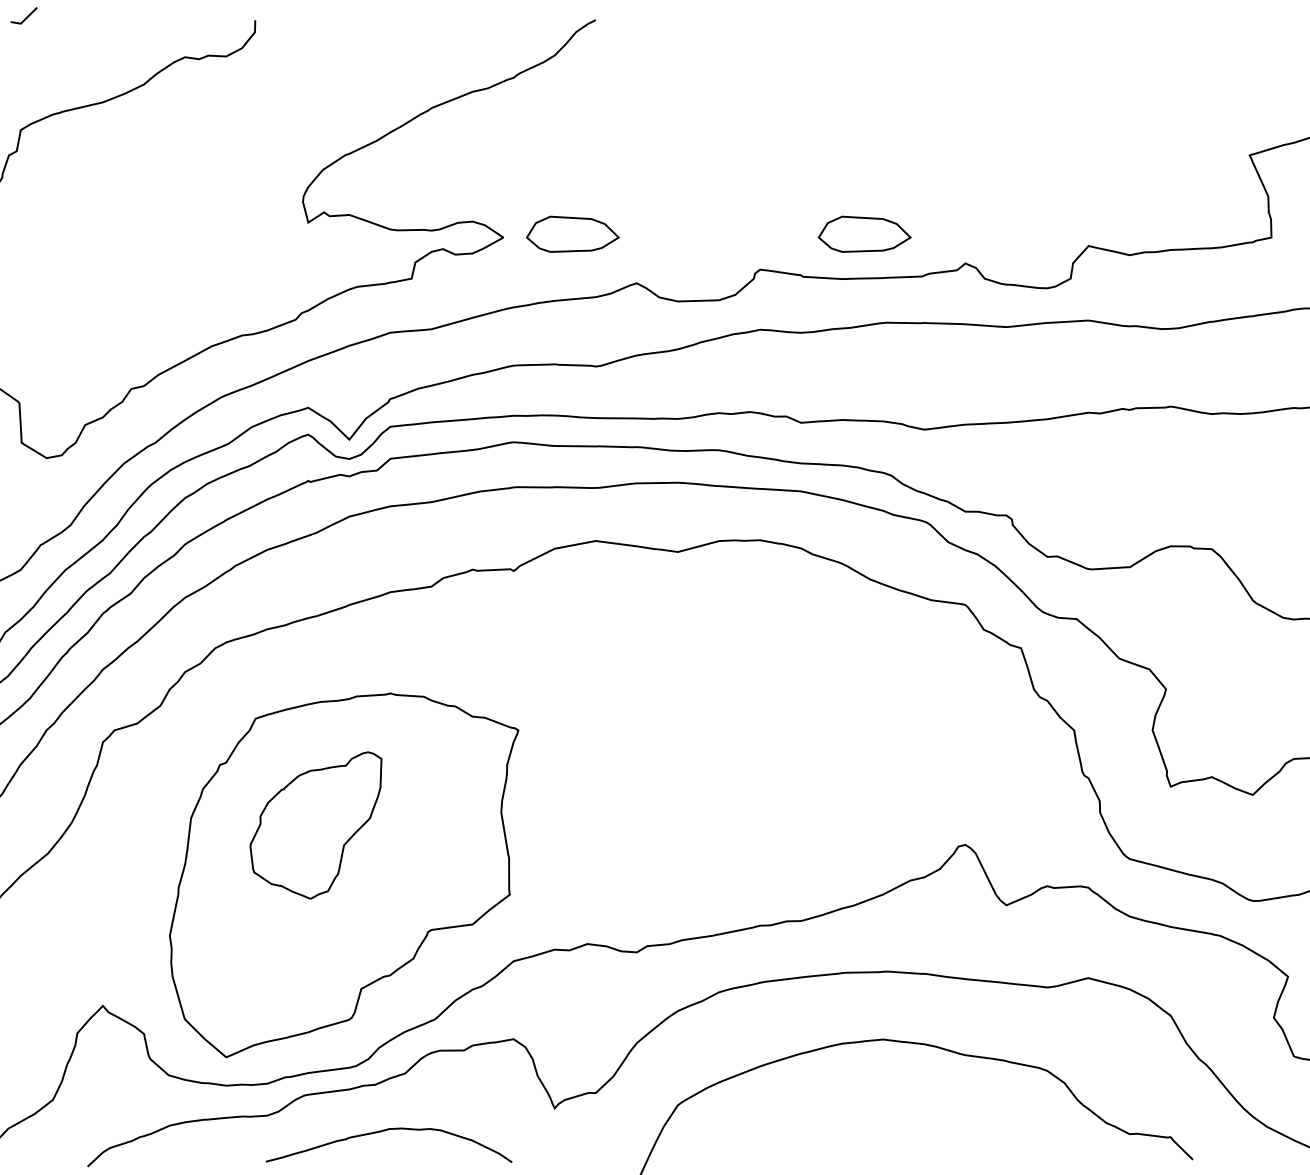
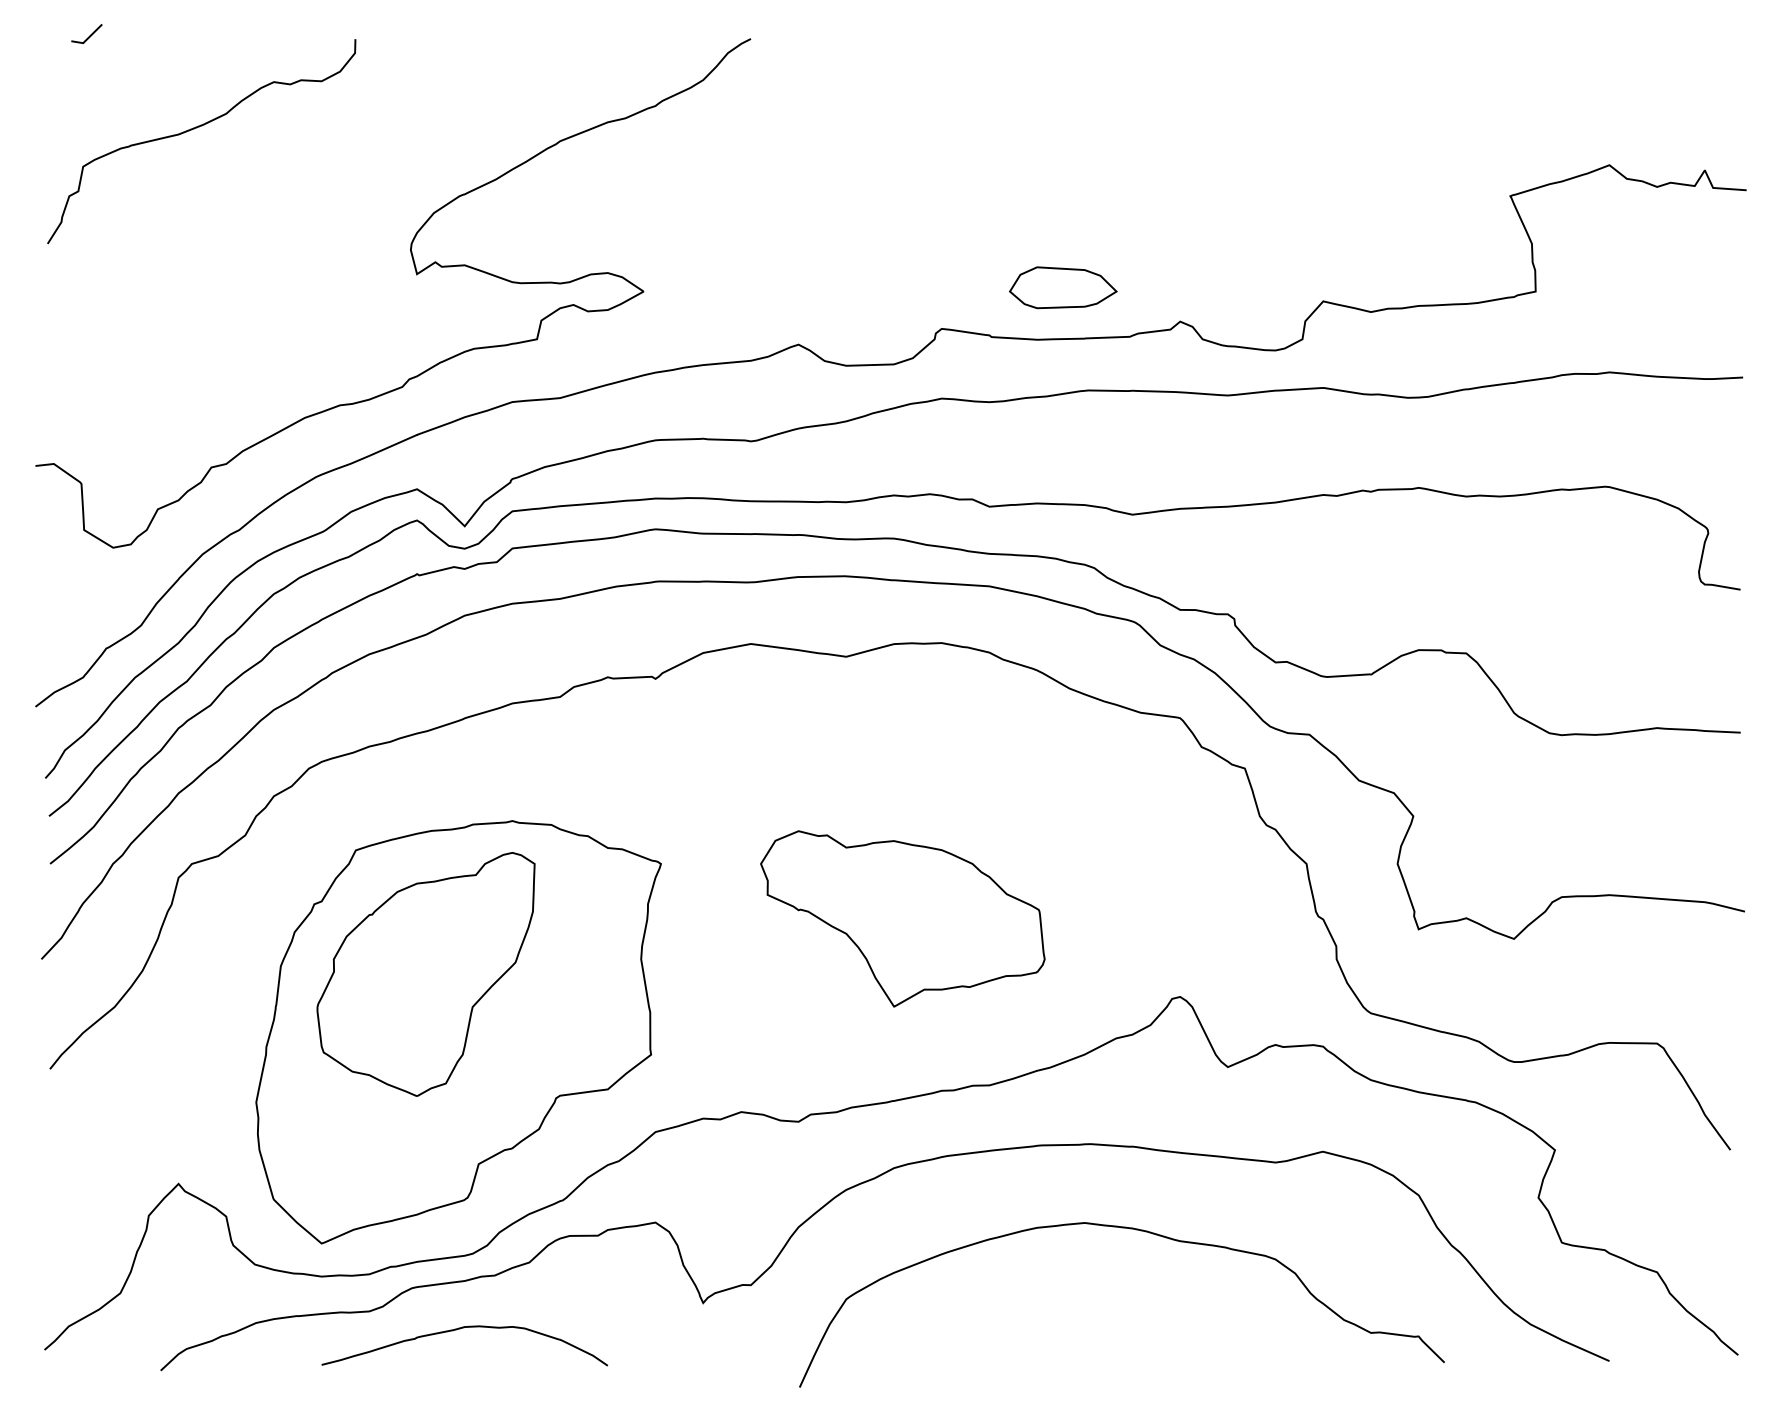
part: (573, 234) -> (724, 287), removed
part: (726, 777) -> (902, 918), added
part: (315, 825) -> (425, 974), size x1.43
curve: (385, 1131) -> (460, 1329), moved

